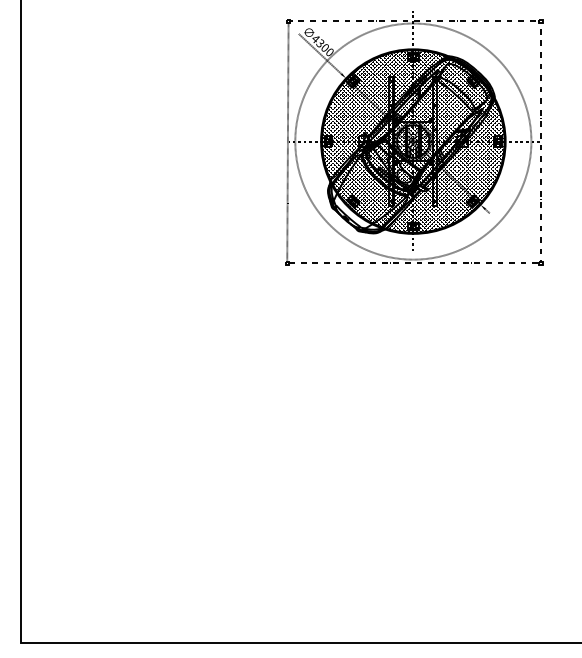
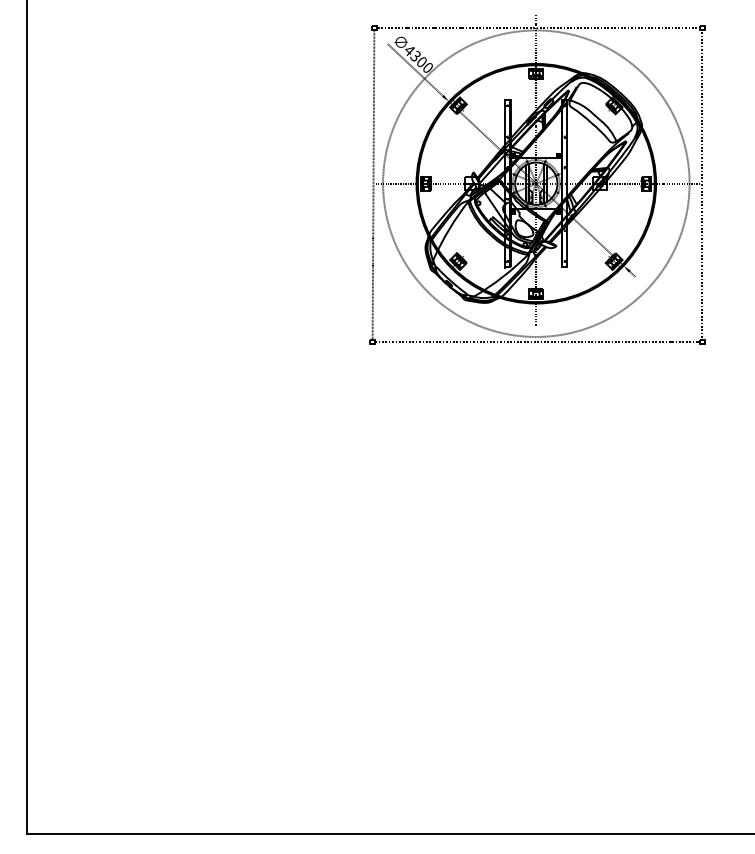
hatch: (413, 141) -> (536, 183), removed

